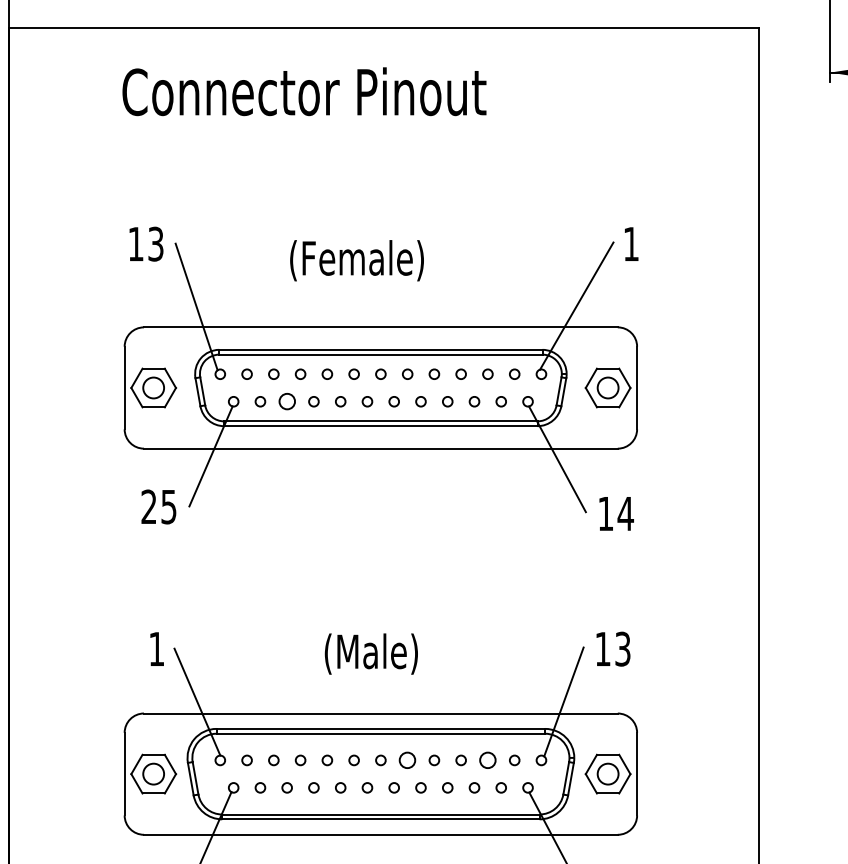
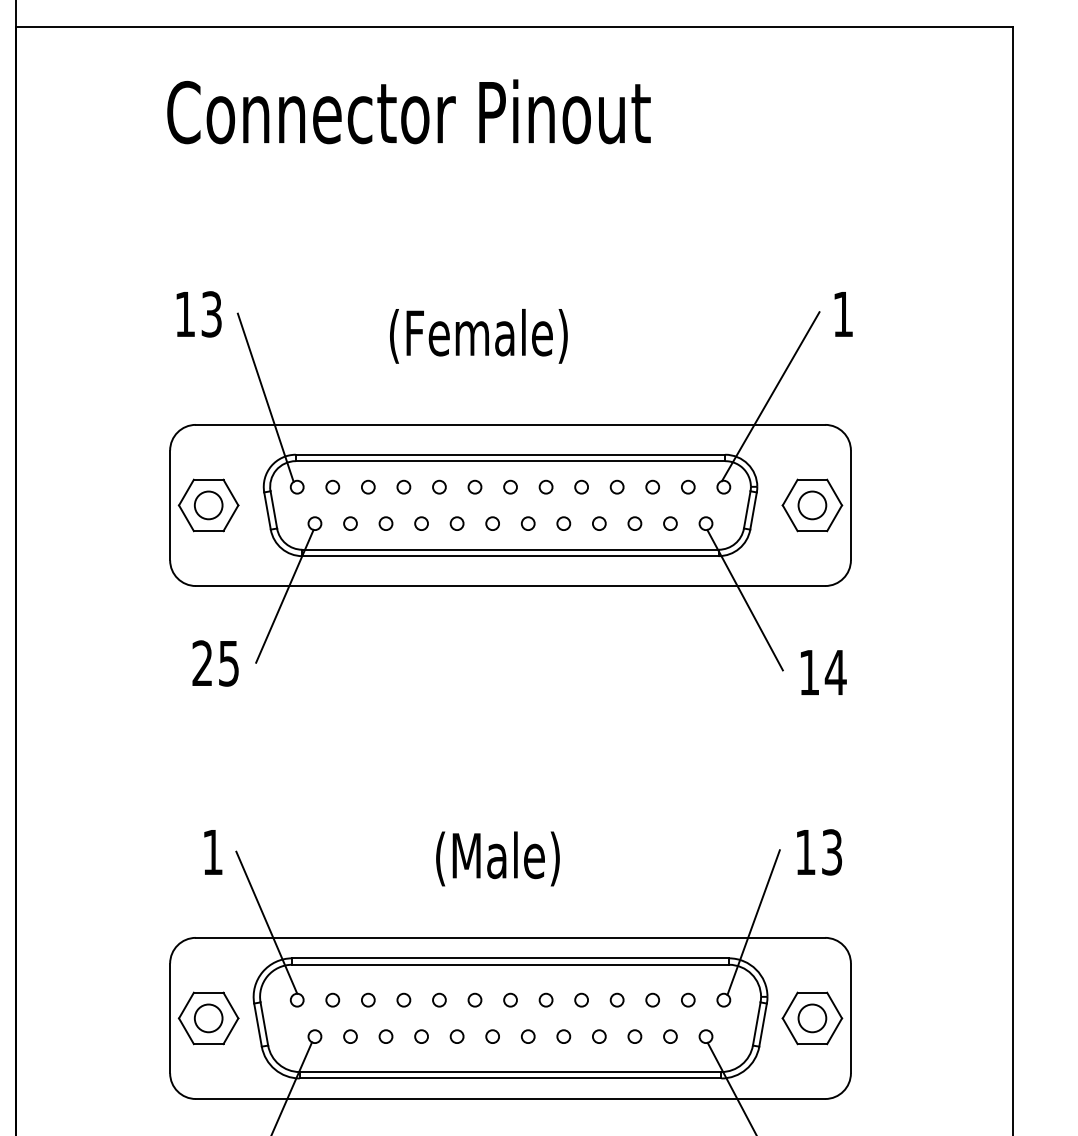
circle: (286, 401) -> (385, 523), size x0.62
circle: (407, 760) -> (545, 1000), size x0.62
circle: (487, 760) -> (652, 1000), size x0.62

